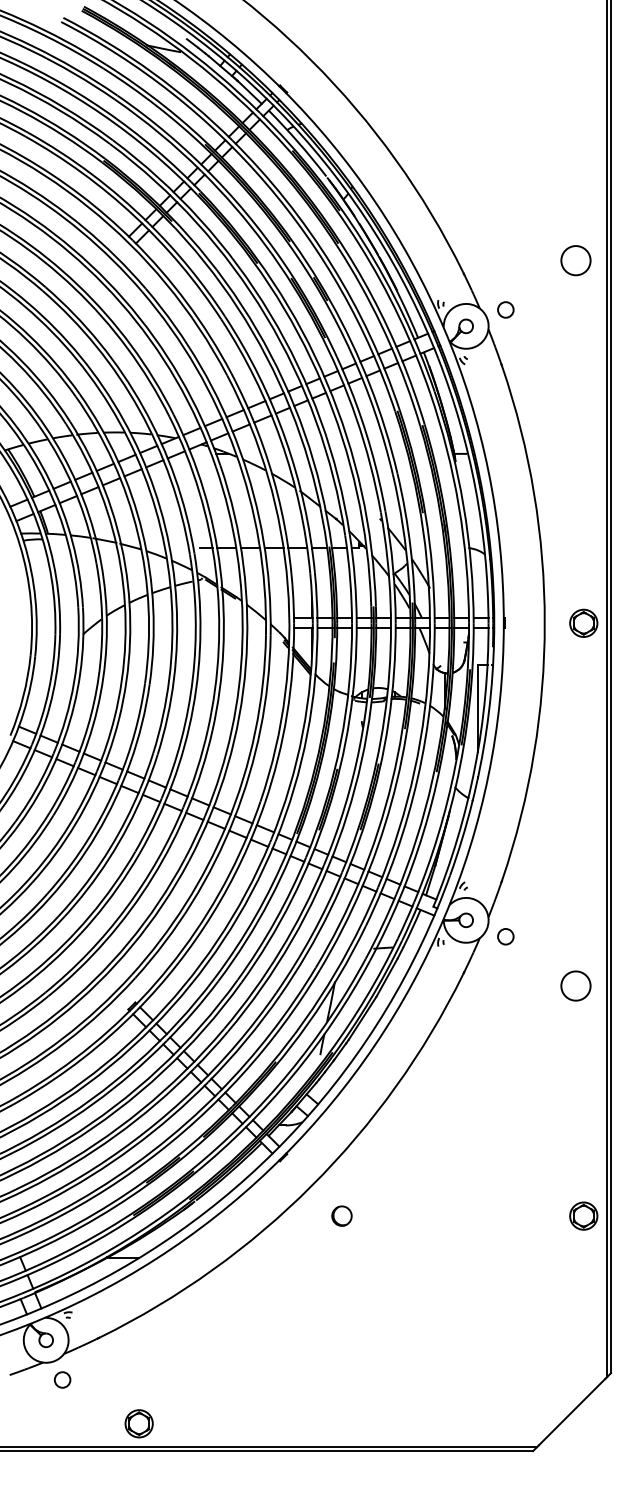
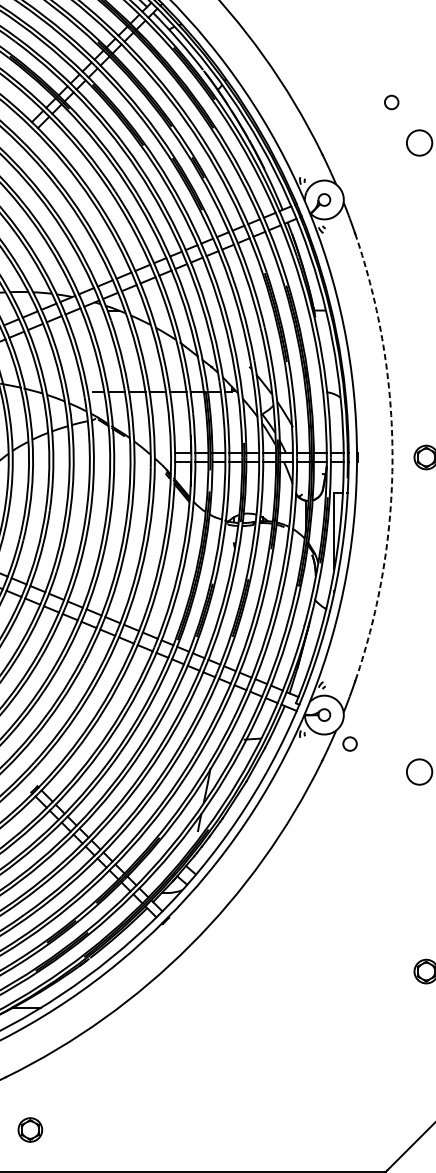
circle: (505, 309) -> (391, 102), moved
arc: (544, 623) -> (392, 457), solid -> dashed
circle: (505, 936) -> (349, 743), moved
circle: (341, 1215) -> (216, 971), removed
part: (138, 1423) -> (29, 1129), moved

